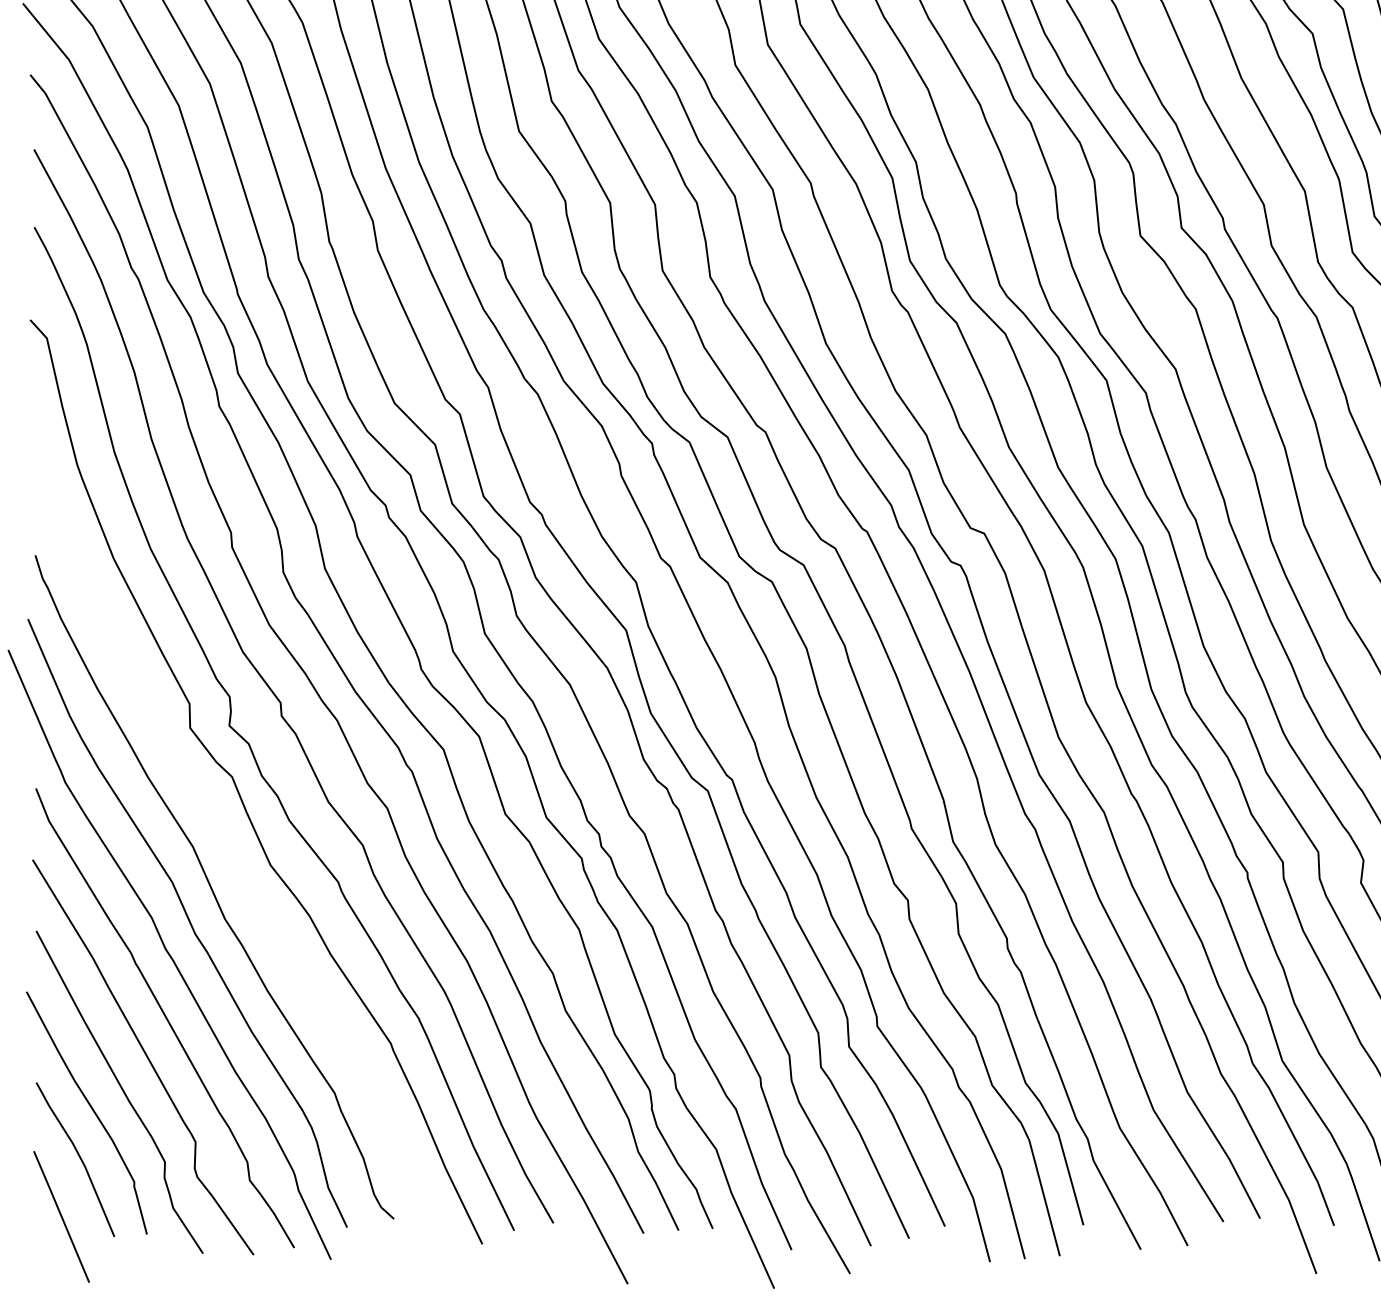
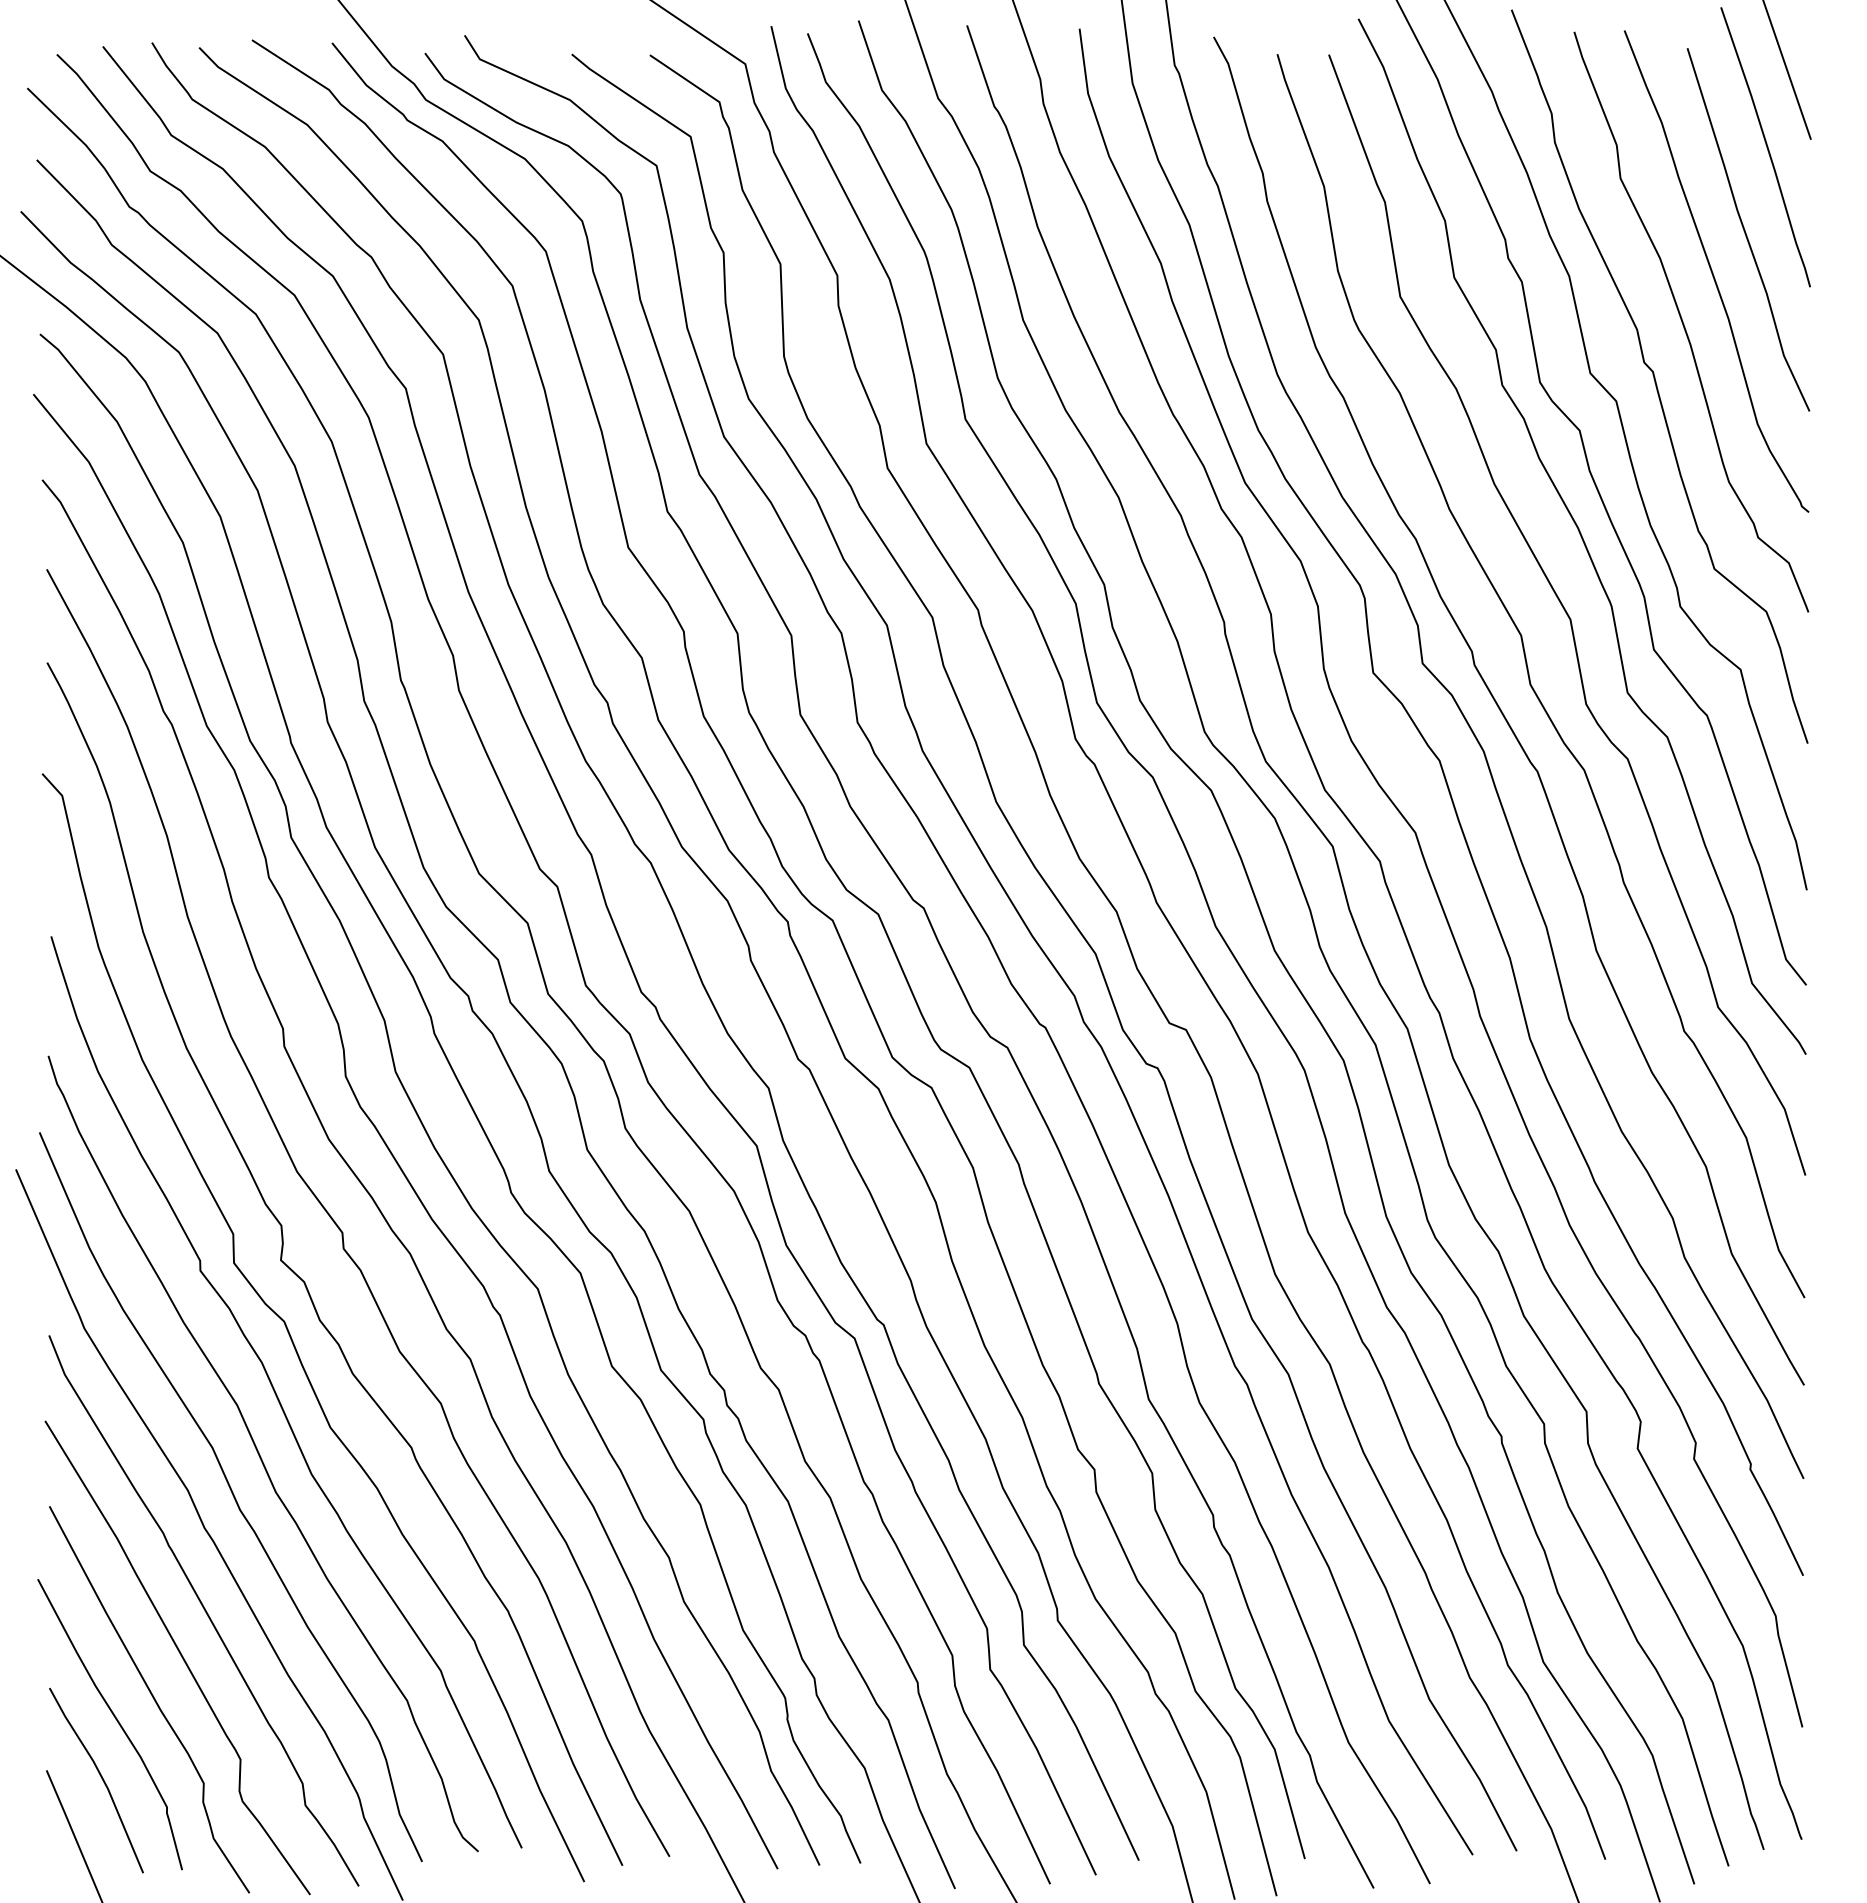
curve: (226, 837) -> (277, 1394), added

